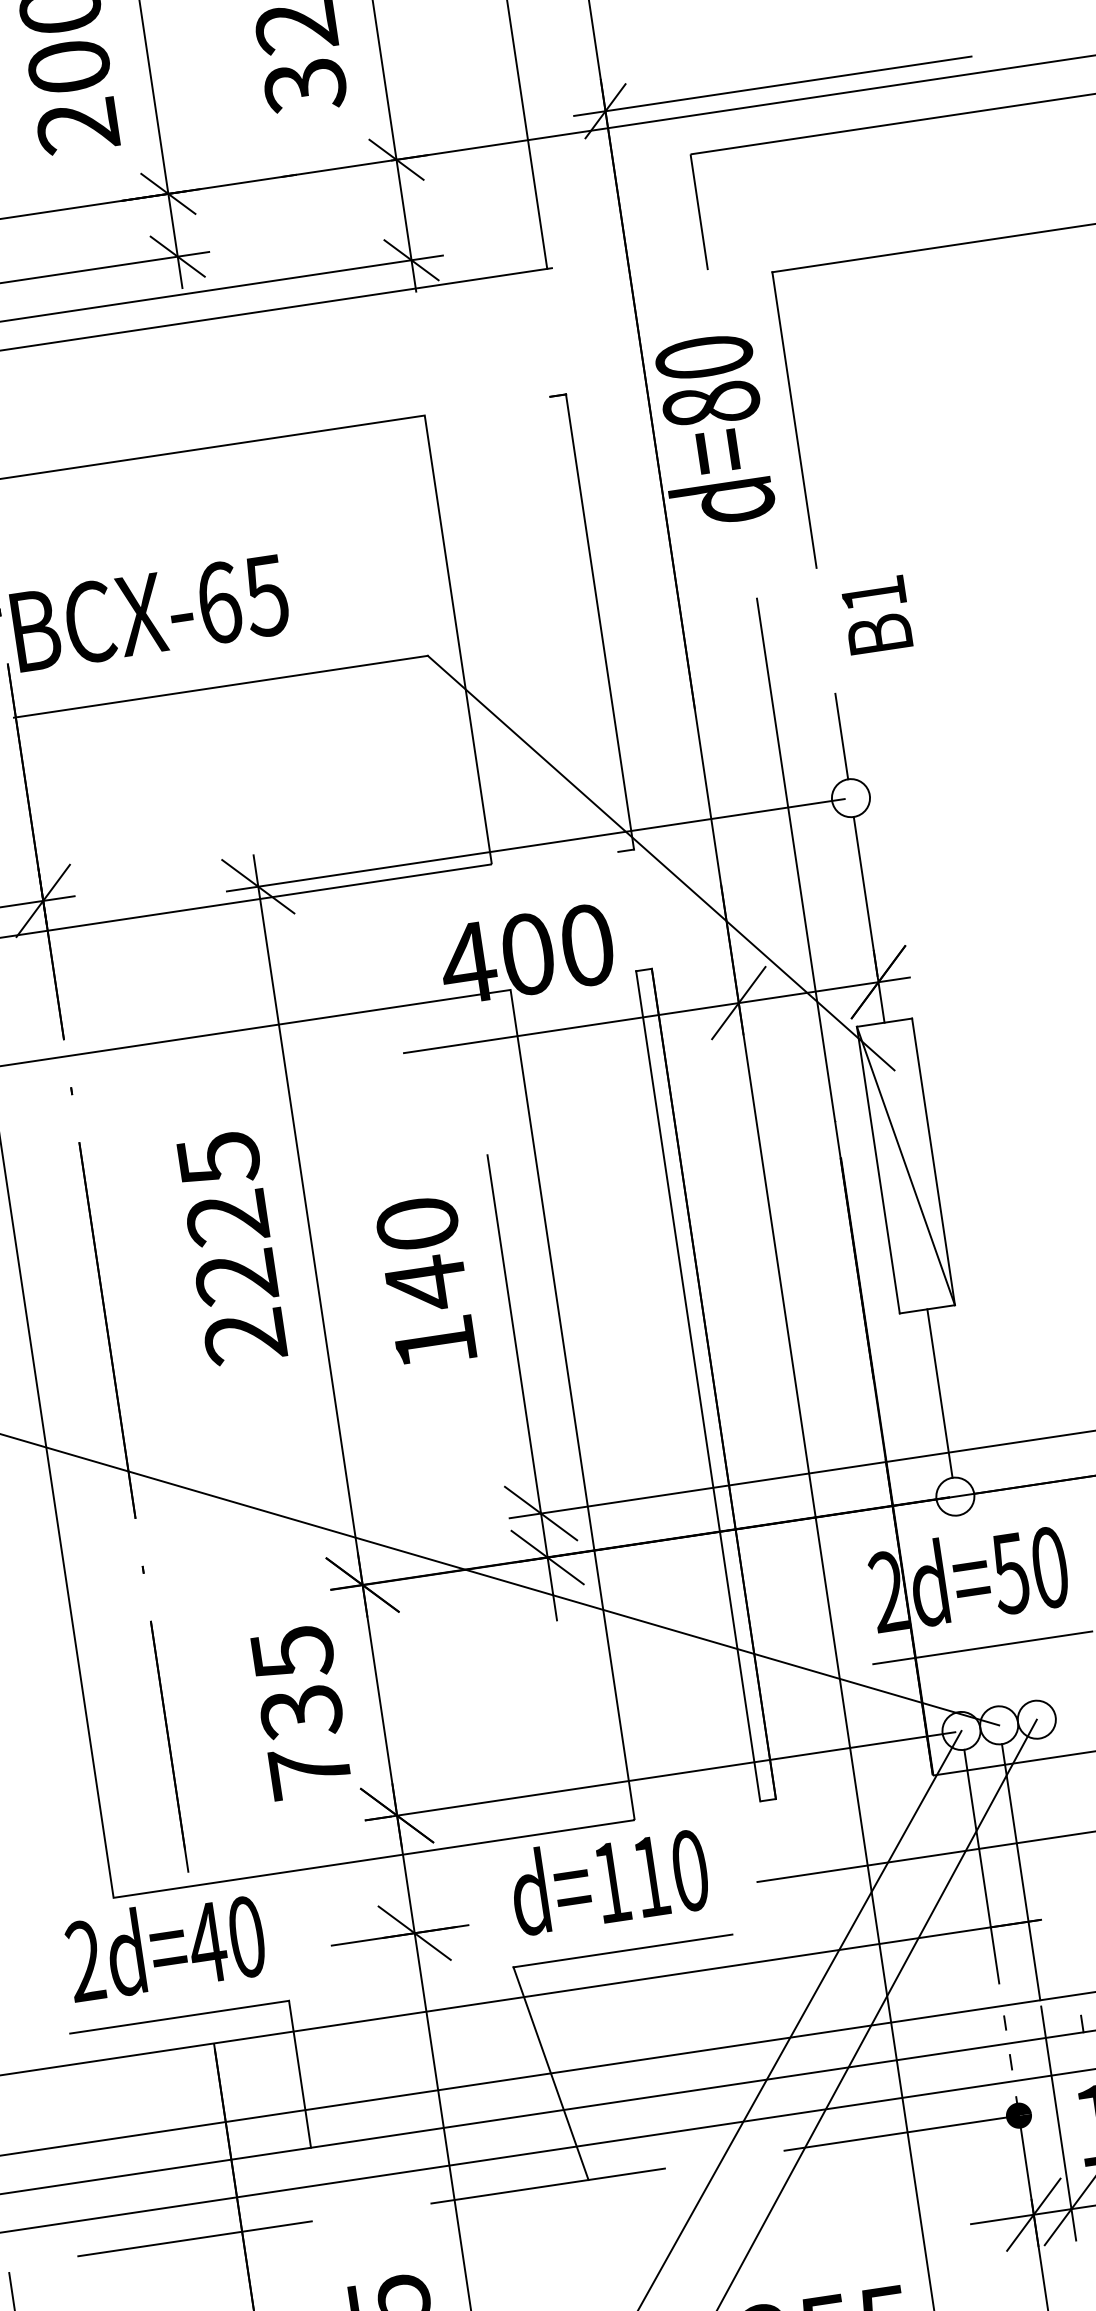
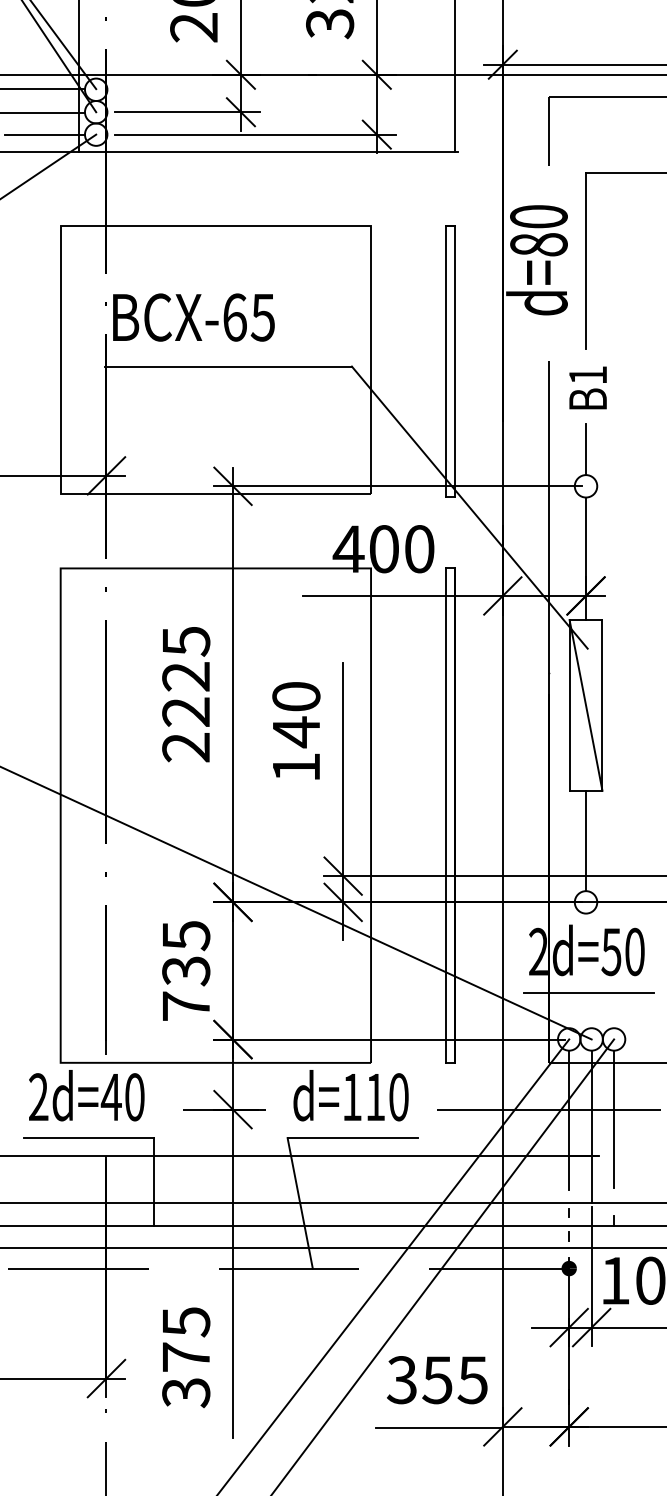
text: (875, 614) -> (587, 387), moved
line: (583, 623) -> (445, 361), added
line: (1057, 1852) -> (614, 1118), added

